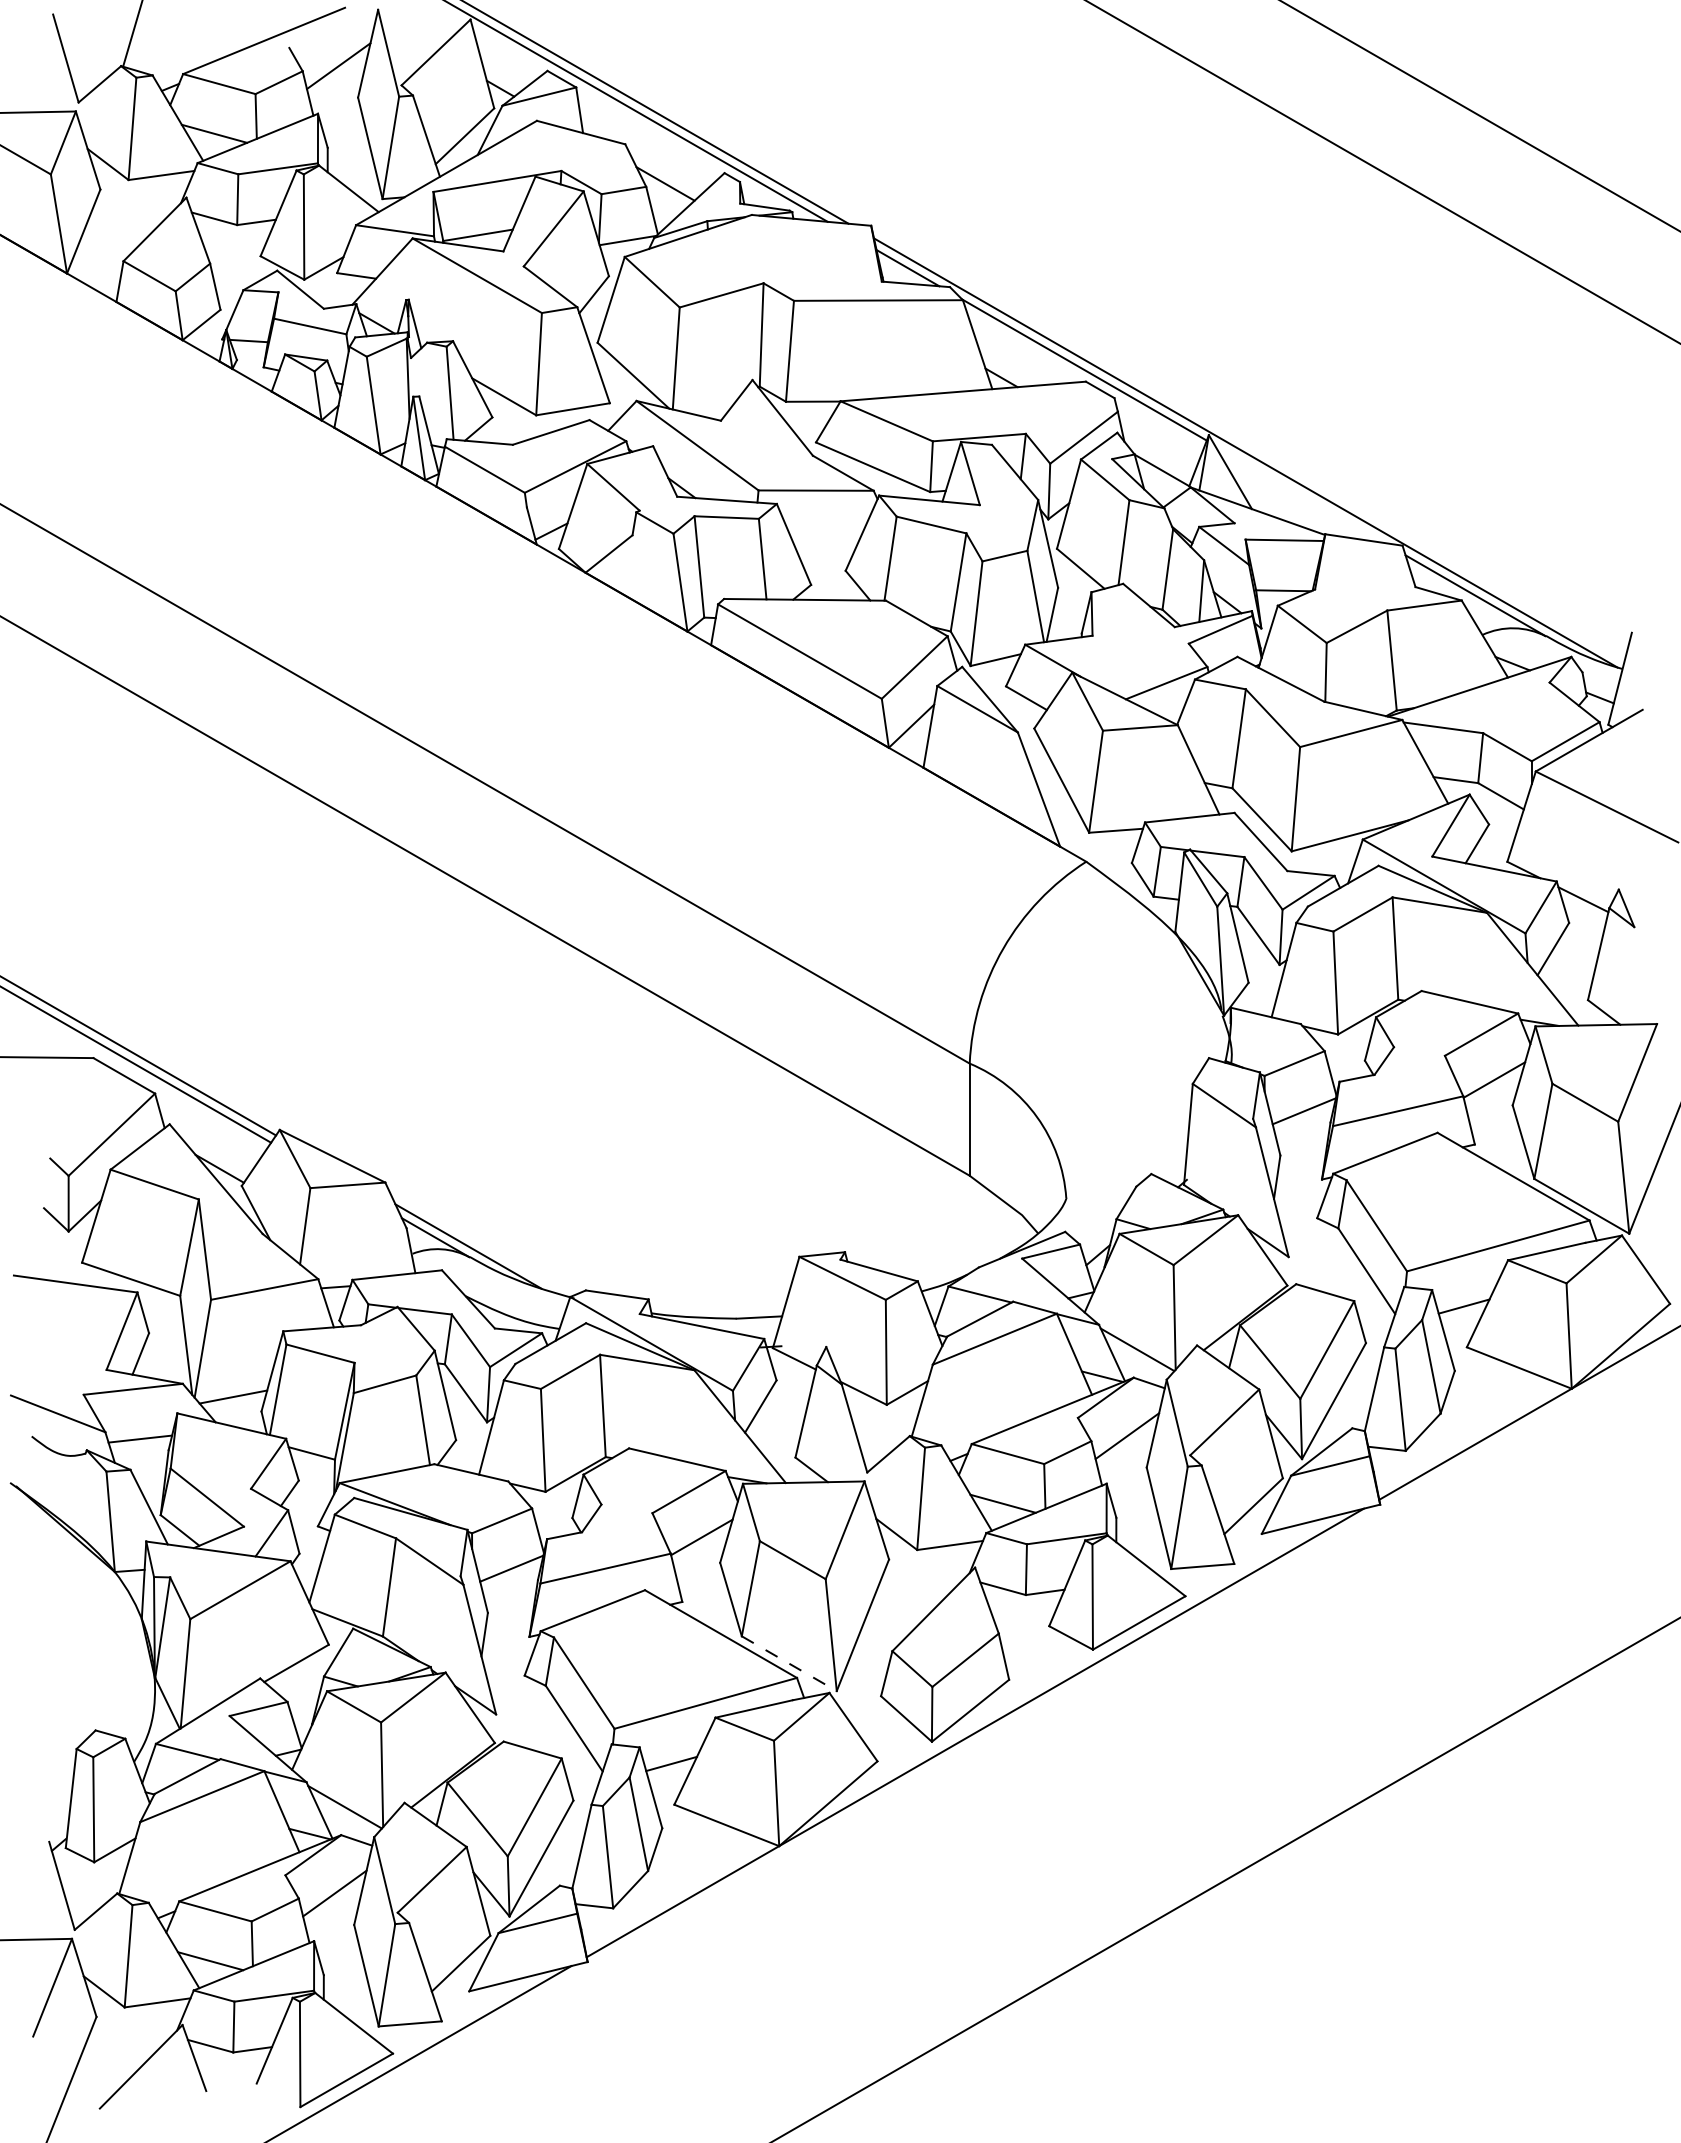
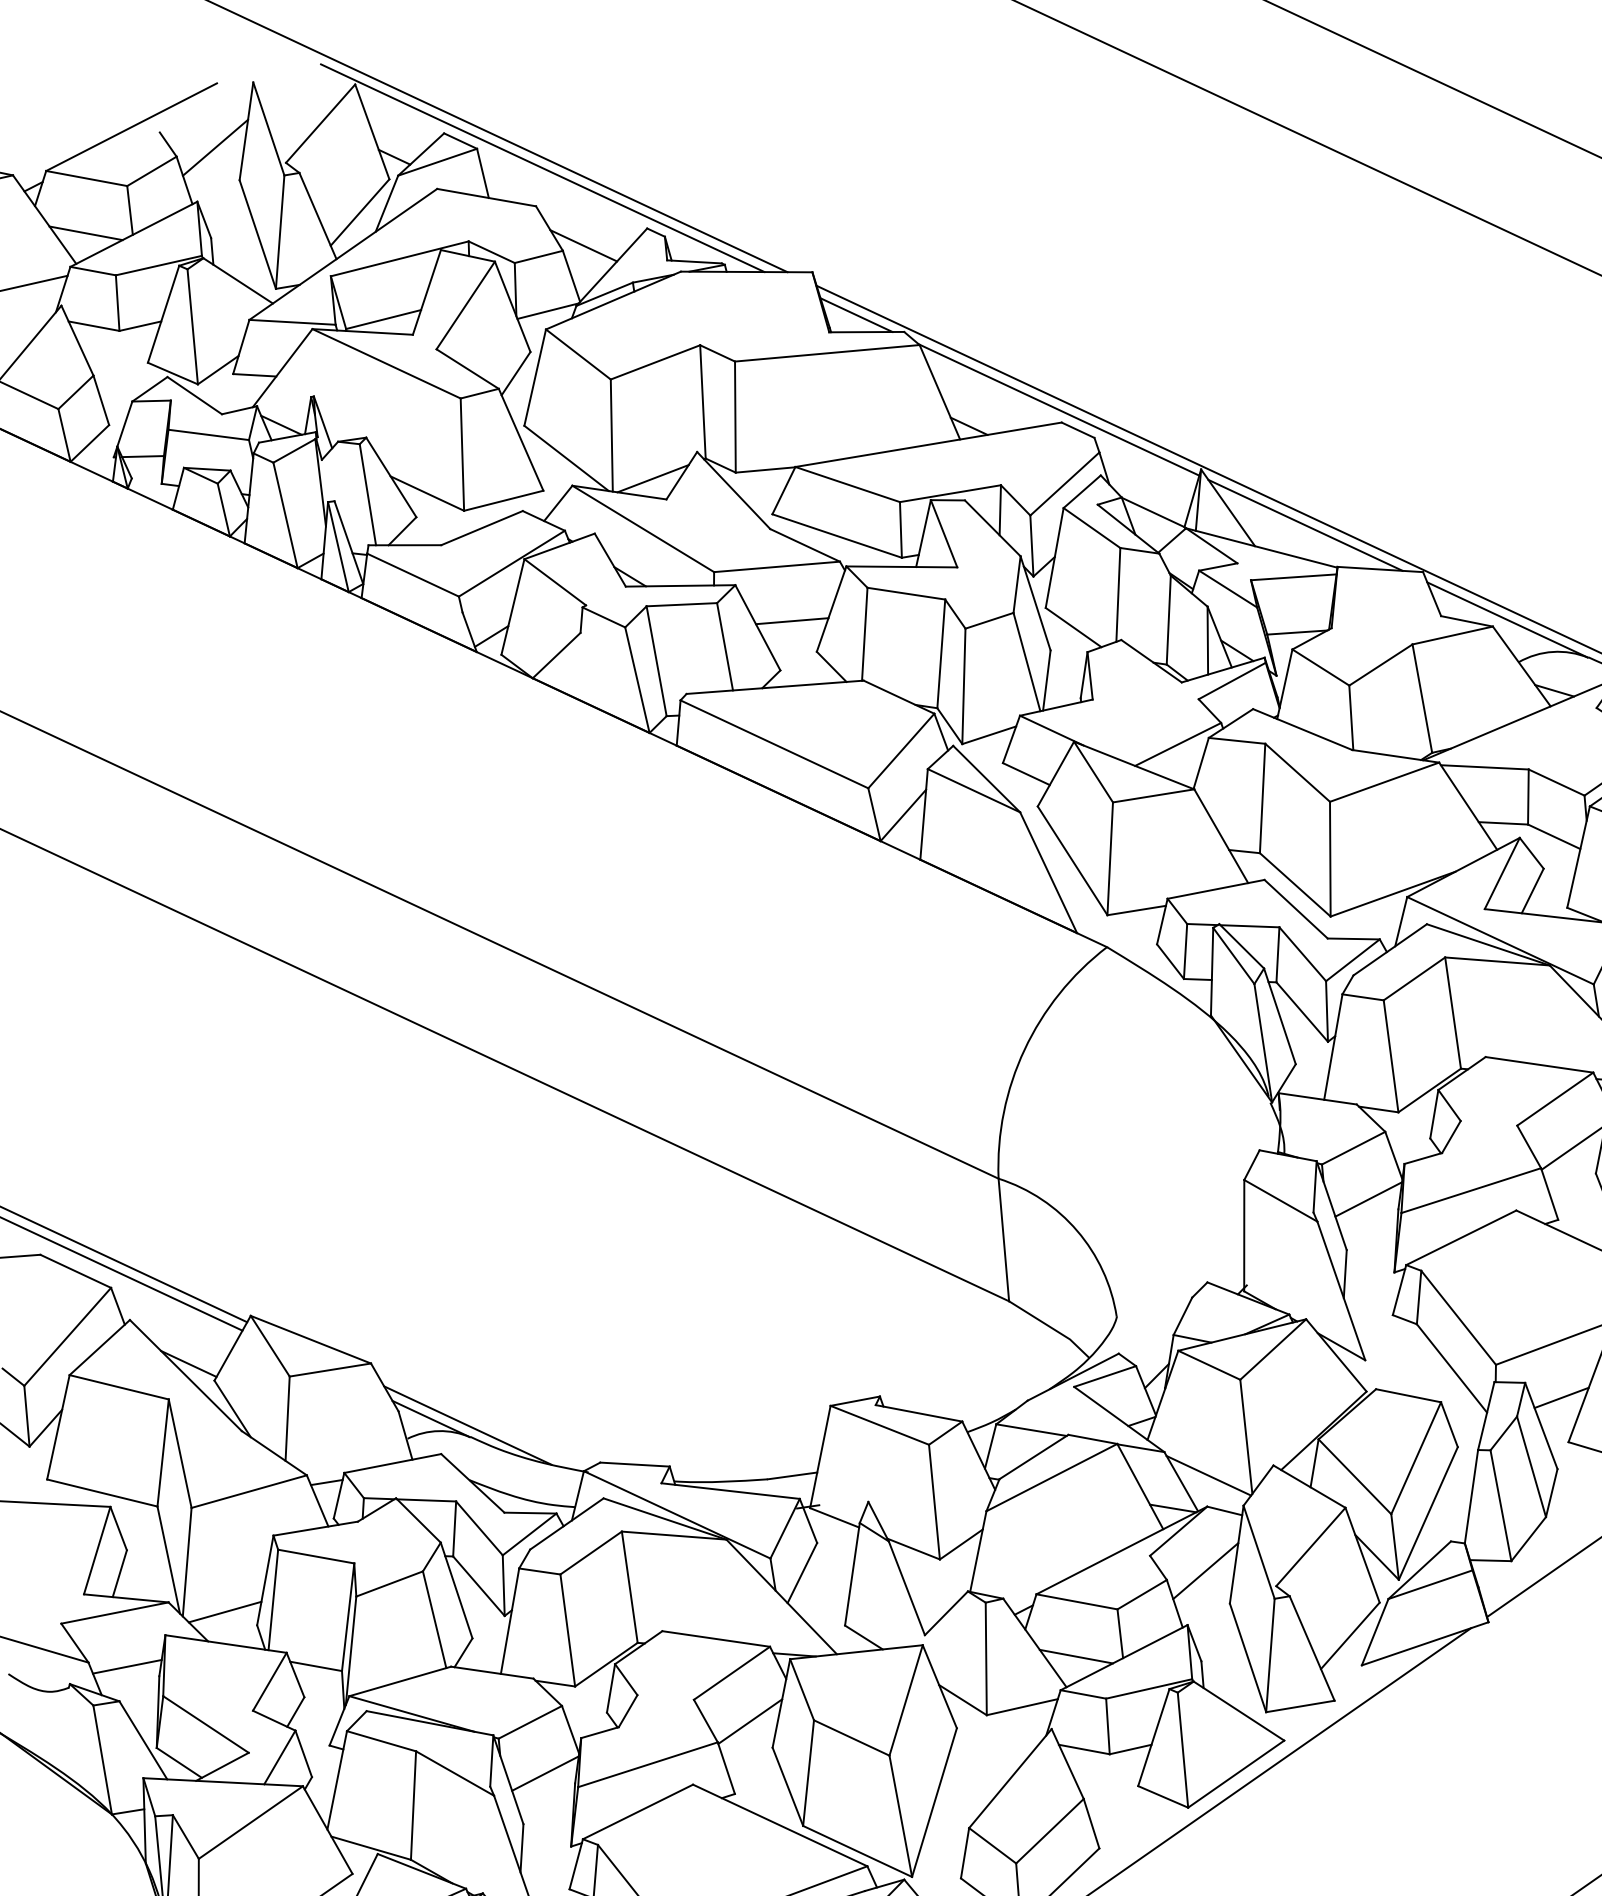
line: (710, 400) -> (653, 478), added
line: (1299, 493) -> (1305, 524), added
line: (825, 541) -> (792, 621), added
line: (789, 1663) -> (857, 1851), dashed -> solid

